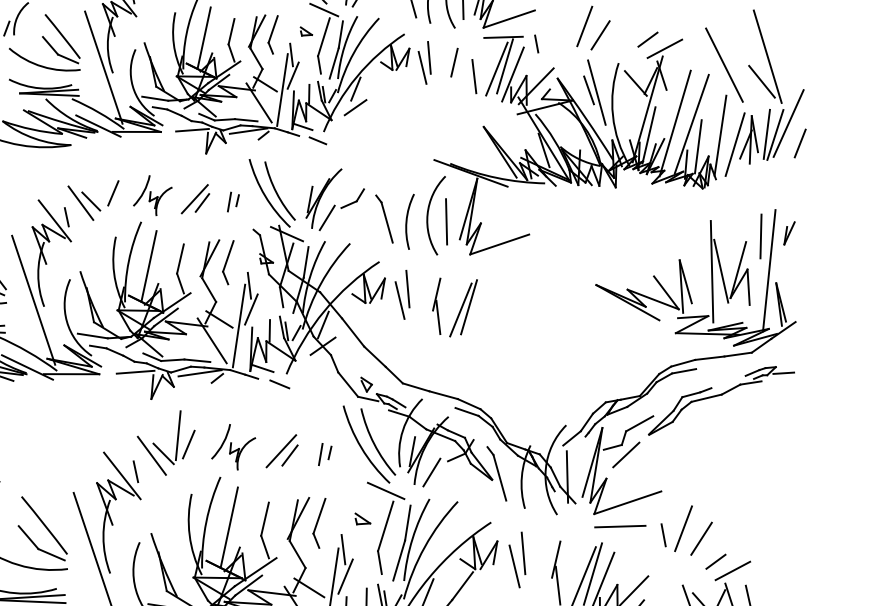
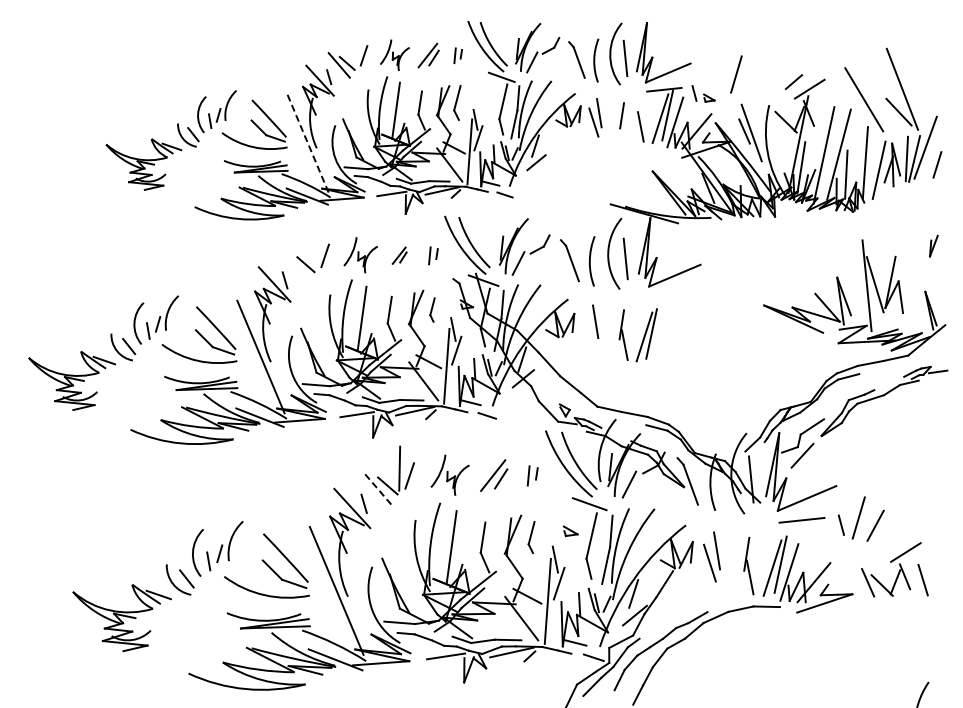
part: (306, 31) -> (709, 97), moved
line: (600, 35) -> (751, 81), removed
line: (104, 68) -> (308, 144), solid -> dashed
part: (195, 199) -> (399, 255), size x0.6
line: (80, 202) -> (296, 266), removed
line: (761, 236) -> (908, 250), removed
part: (227, 261) -> (432, 309), size x0.6
line: (768, 270) -> (917, 280), removed
line: (400, 300) -> (589, 332), removed
line: (151, 455) -> (377, 488), solid -> dashed
part: (318, 523) -> (531, 537), size x0.7
line: (716, 561) -> (890, 545), removed

